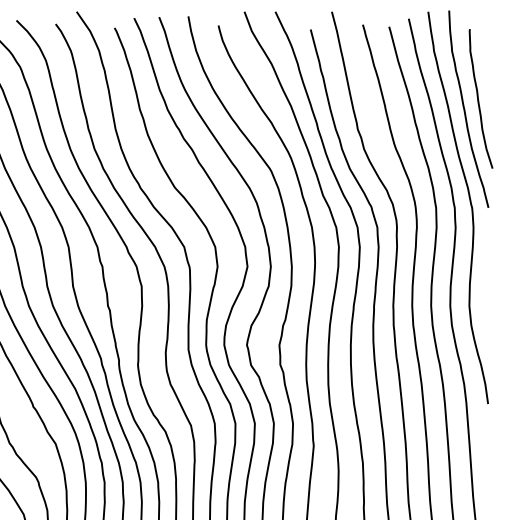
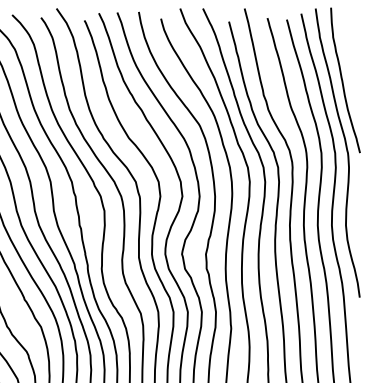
curve: (479, 98) -> (353, 72), removed

